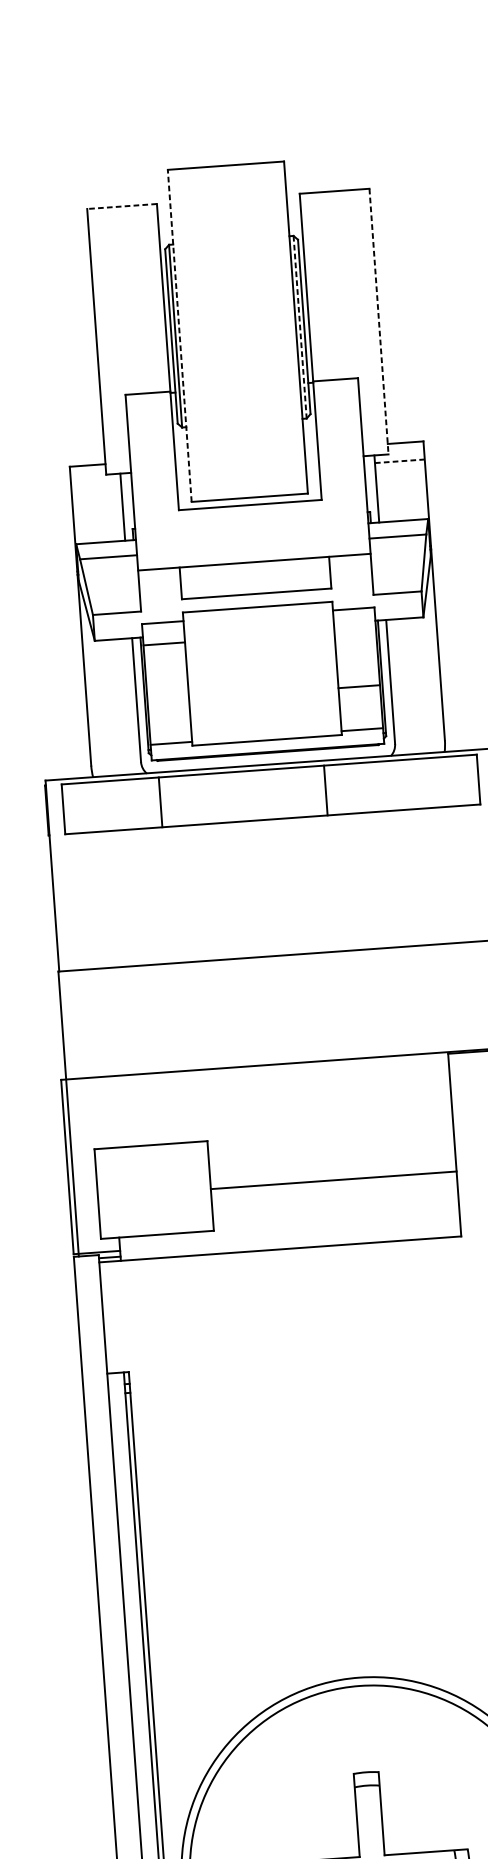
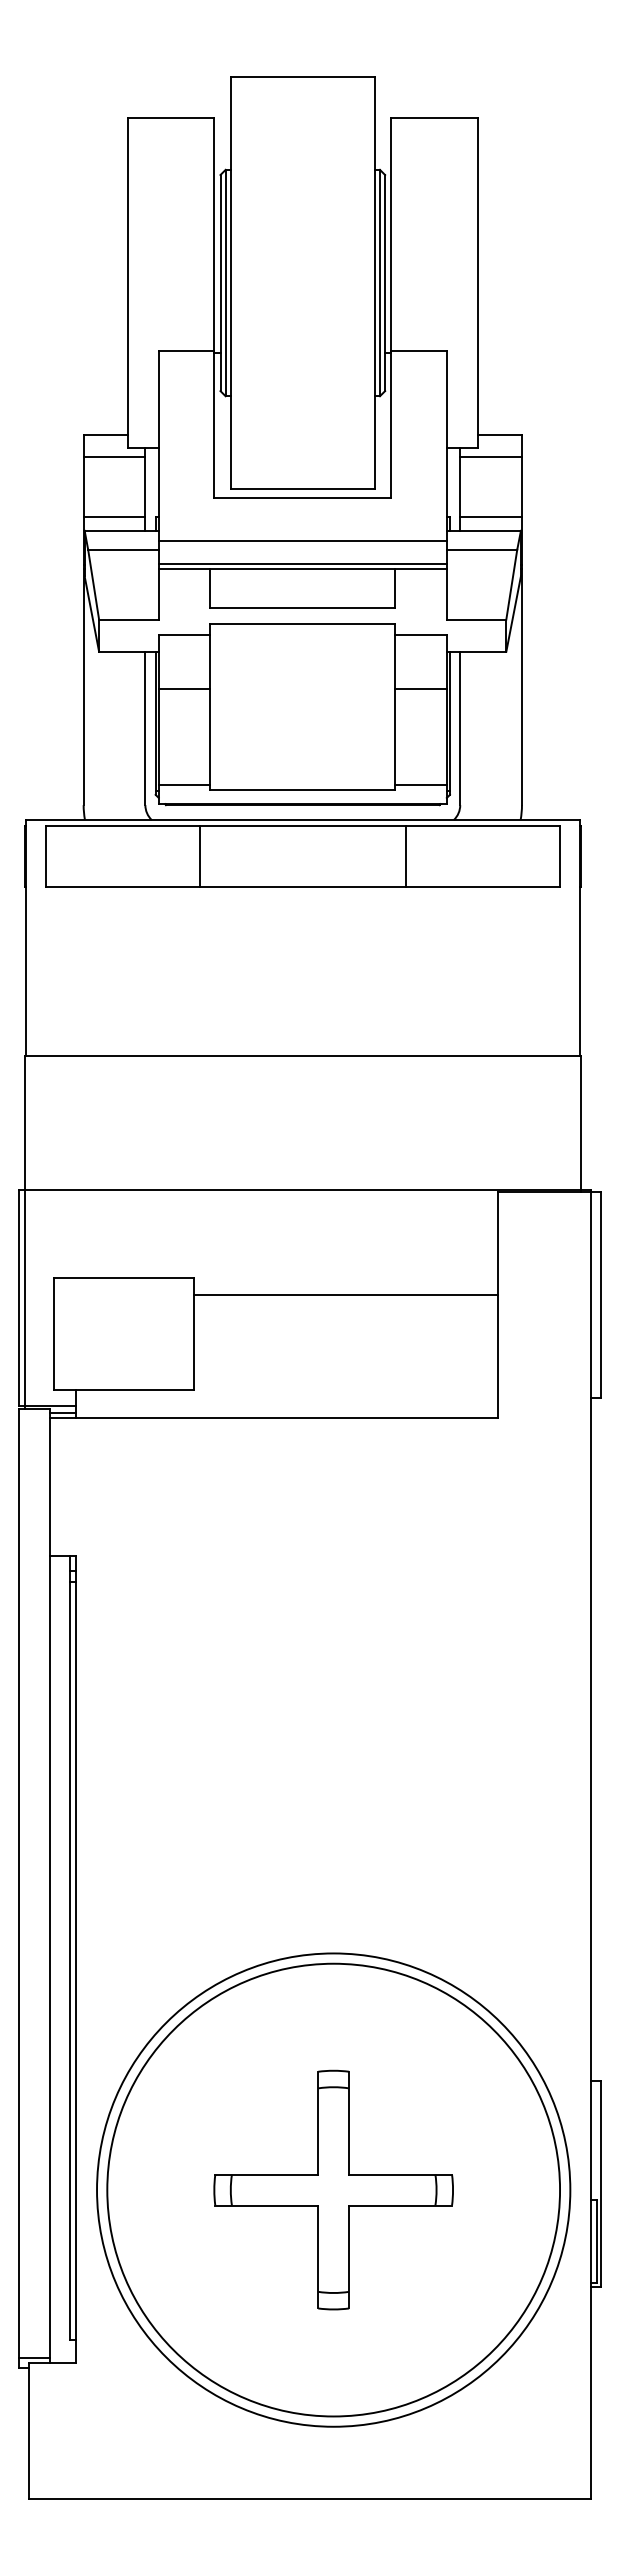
line: (121, 206) -> (170, 118), dashed -> solid
line: (378, 321) -> (477, 283), dashed -> solid
line: (299, 327) -> (379, 283), dashed -> solid
line: (179, 336) -> (230, 283), dashed -> solid
line: (400, 461) -> (491, 457), dashed -> solid
line: (96, 483) -> (114, 457), added
line: (402, 509) -> (490, 516), added
line: (99, 530) -> (114, 516), added
line: (252, 540) -> (302, 541), added
line: (253, 558) -> (302, 563), added
line: (164, 643) -> (184, 689), moved
line: (358, 686) -> (420, 689), moved
line: (325, 790) -> (405, 856), moved
line: (160, 802) -> (199, 856), moved
line: (333, 1180) -> (345, 1294), moved

